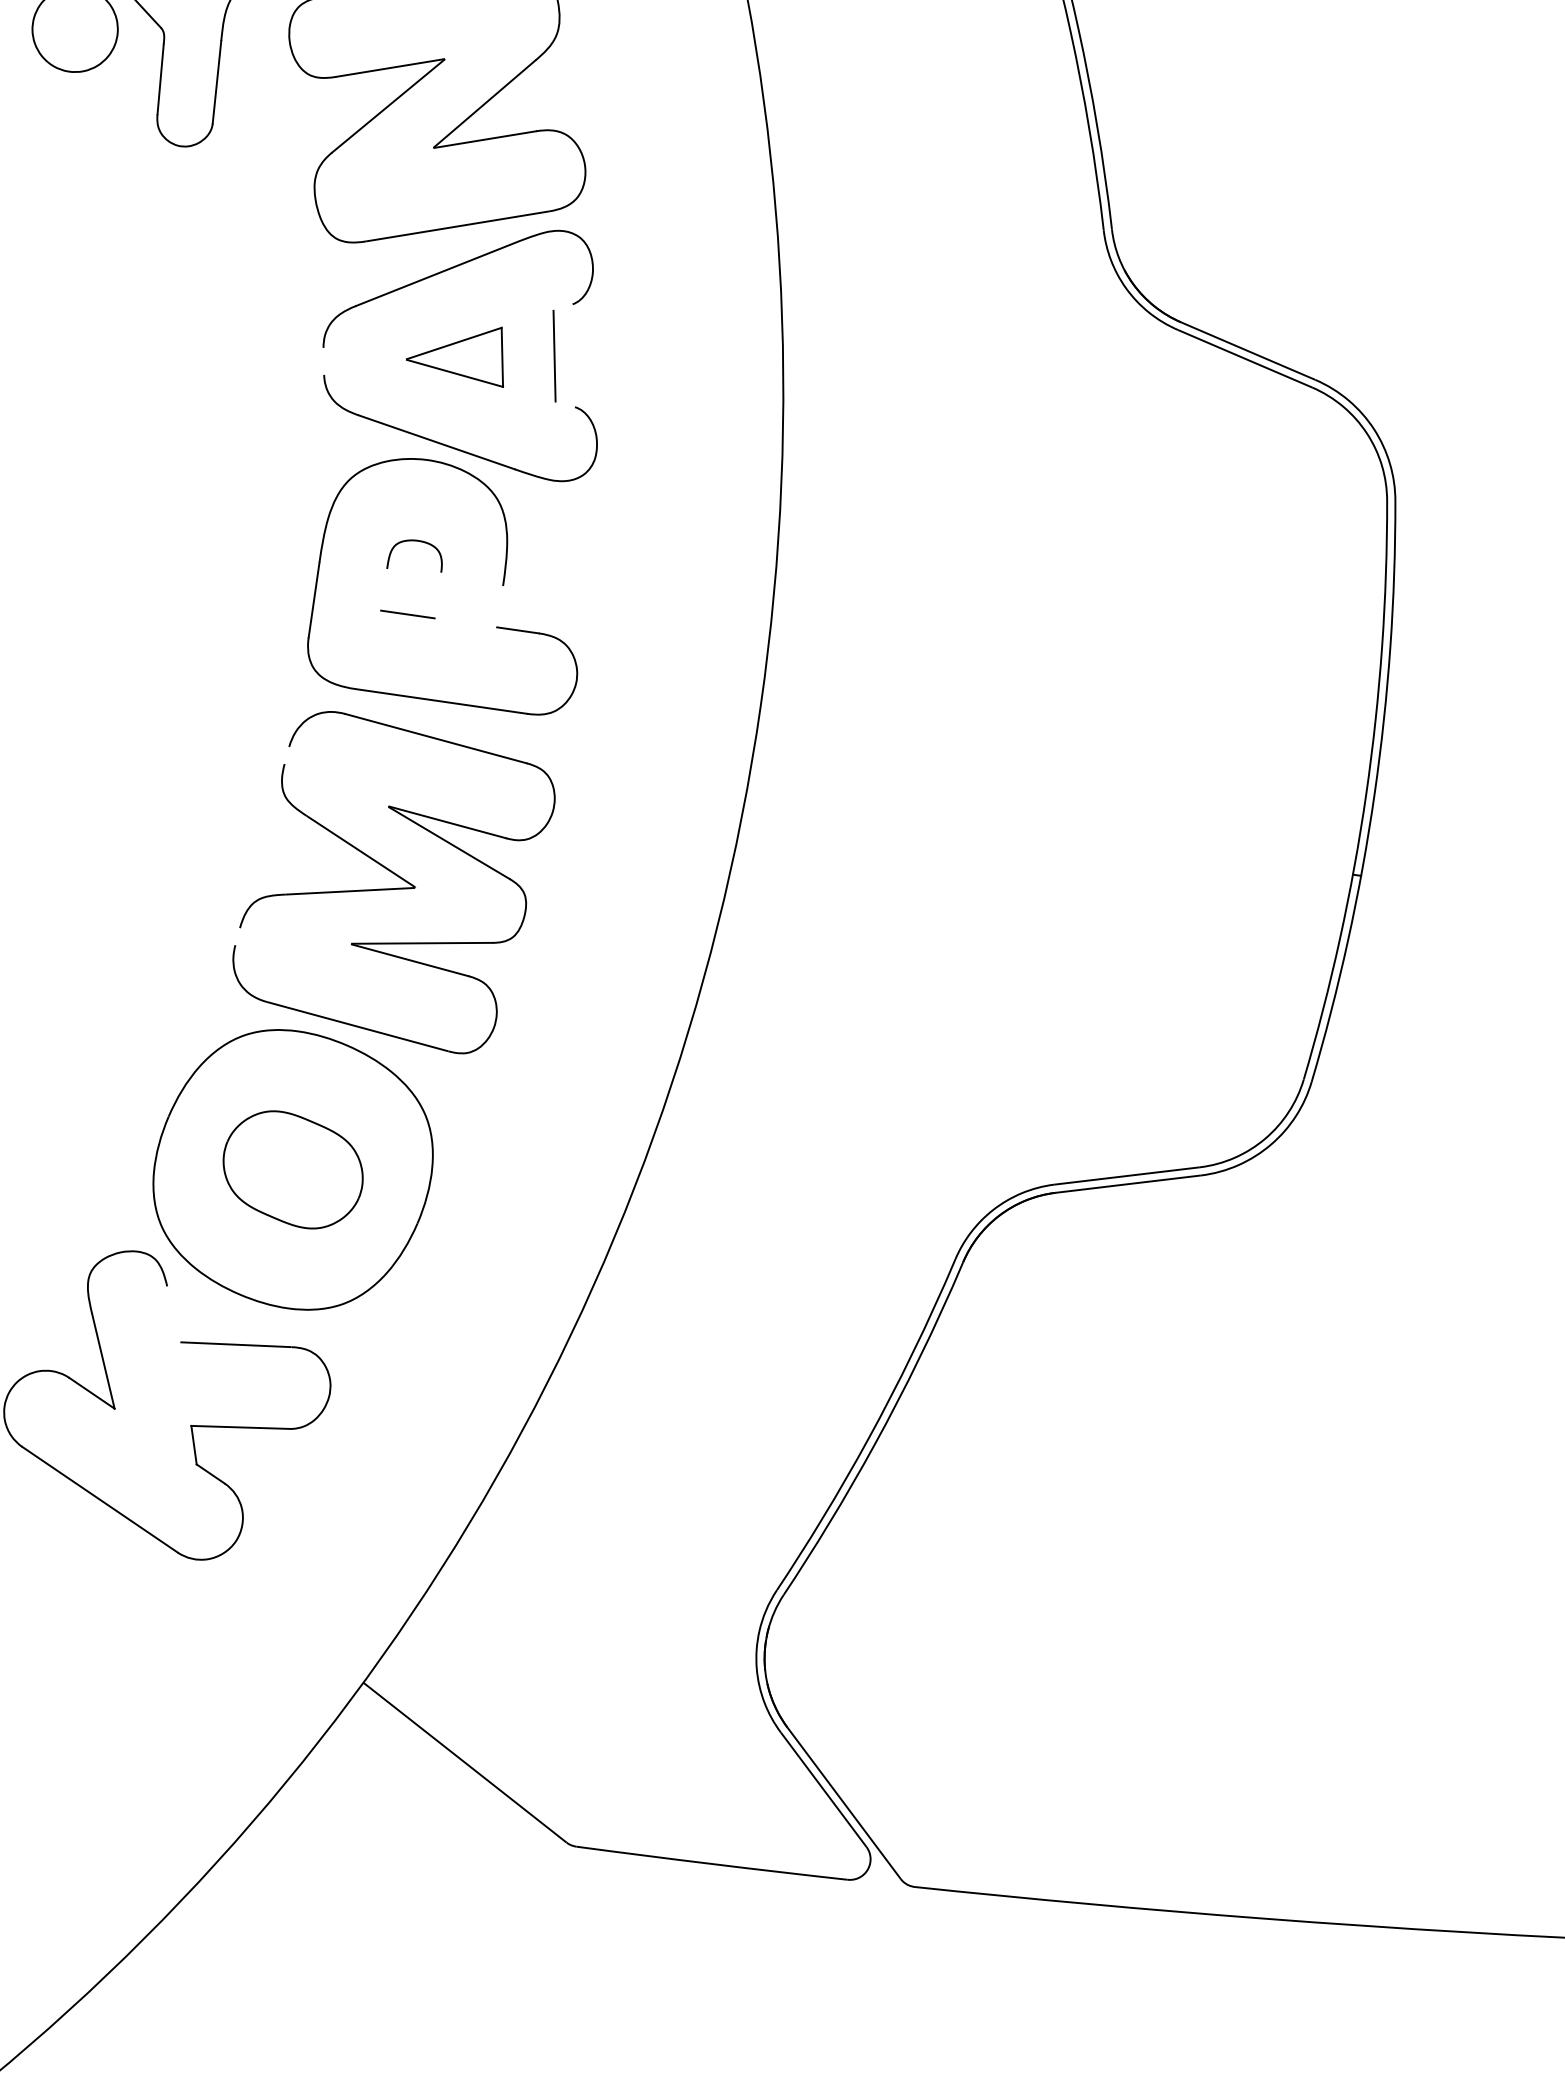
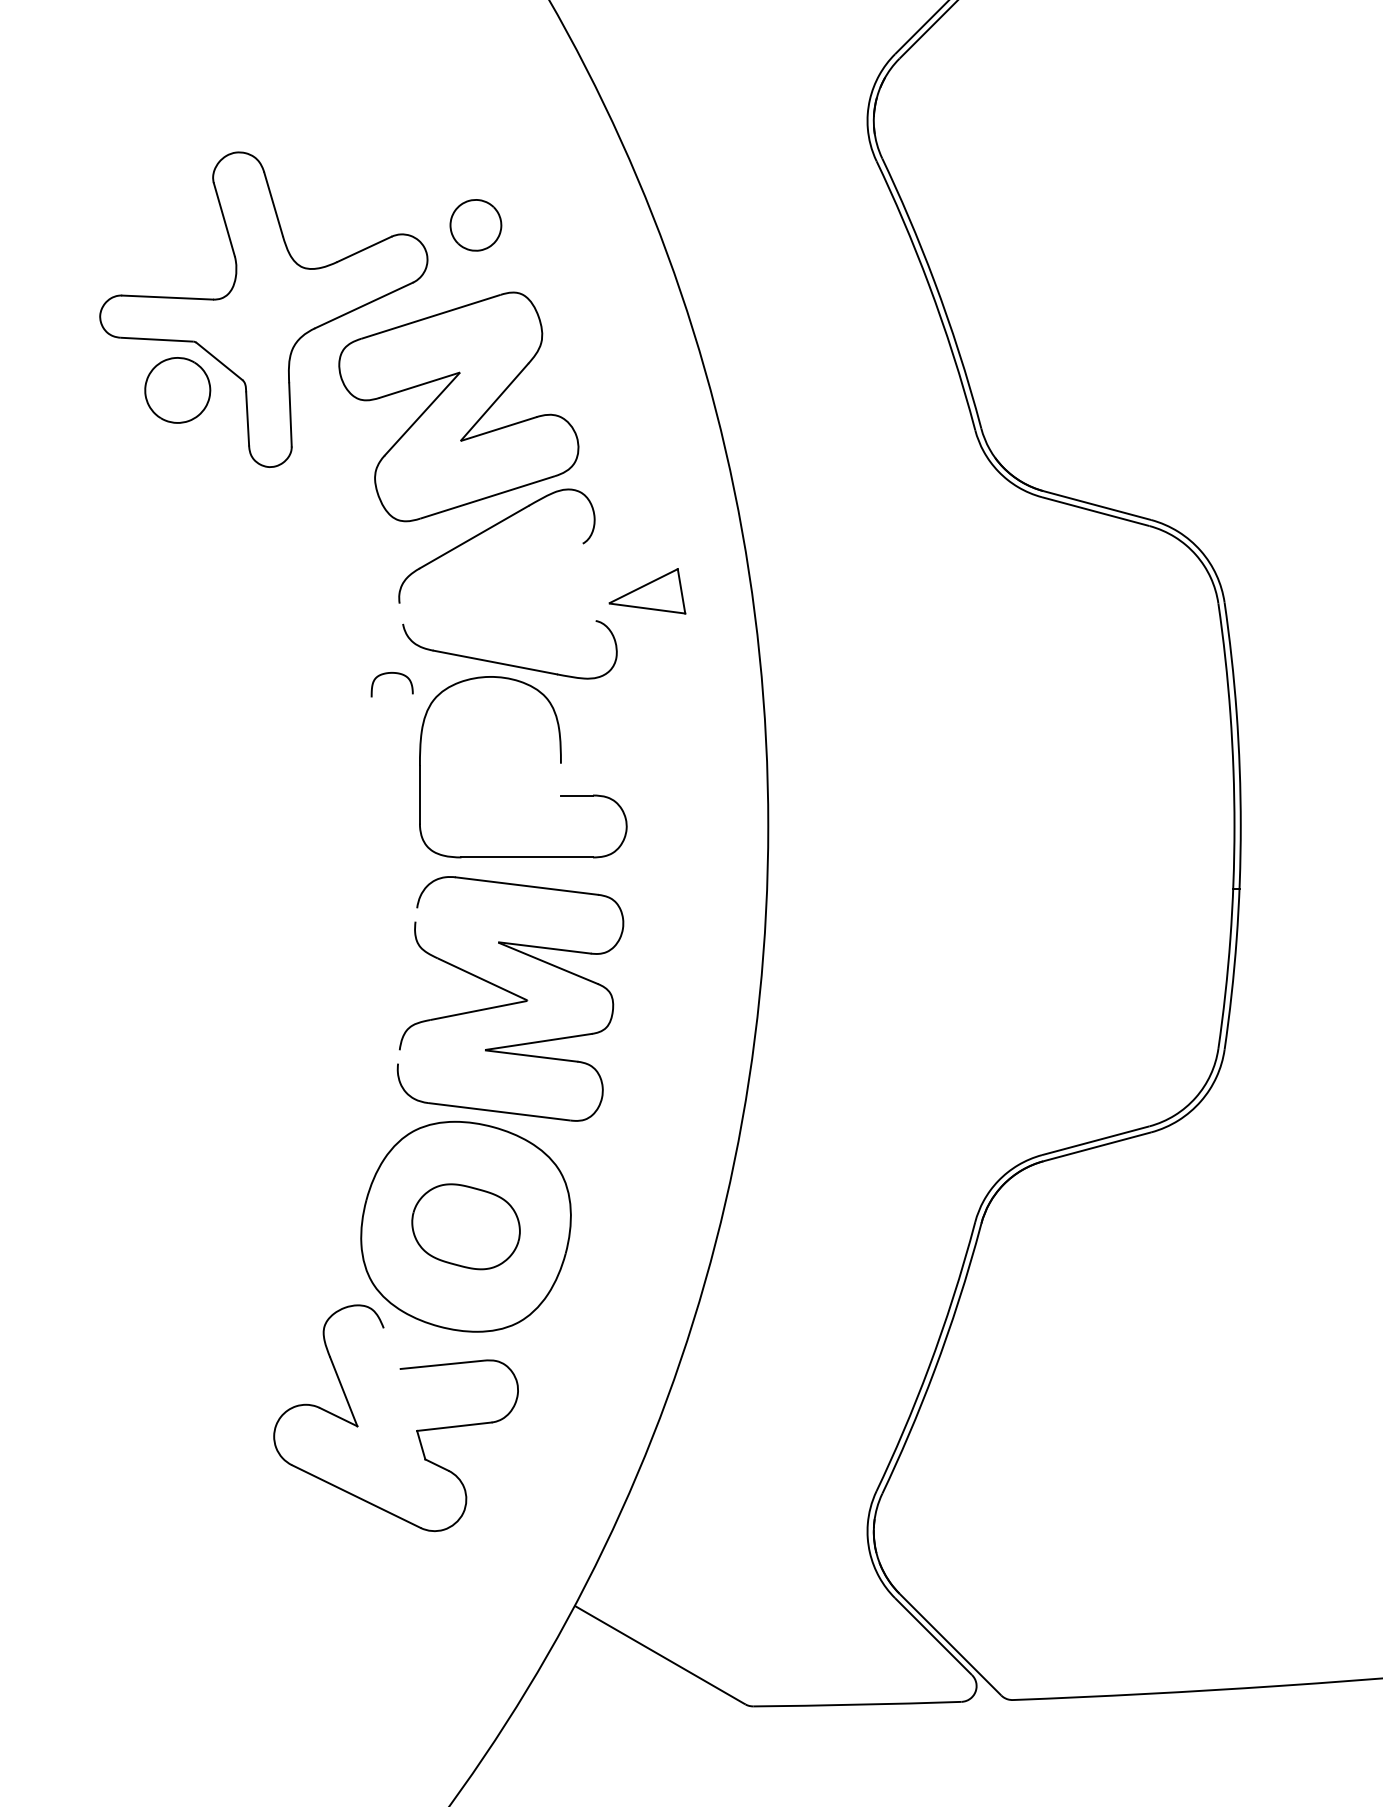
part: (458, 351) -> (647, 591), moved
line: (554, 355) -> (574, 584), removed
curve: (412, 542) -> (387, 674), moved
line: (406, 614) -> (491, 795), removed

